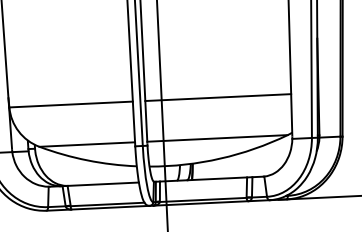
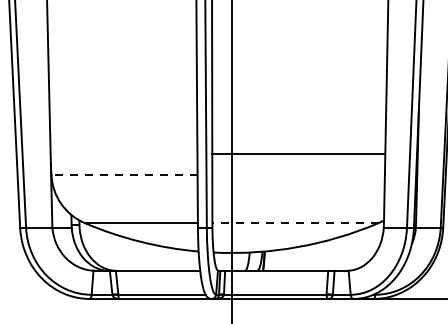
line: (218, 97) -> (298, 153), moved
line: (71, 104) -> (124, 174), solid -> dashed
line: (217, 138) -> (295, 223), solid -> dashed

